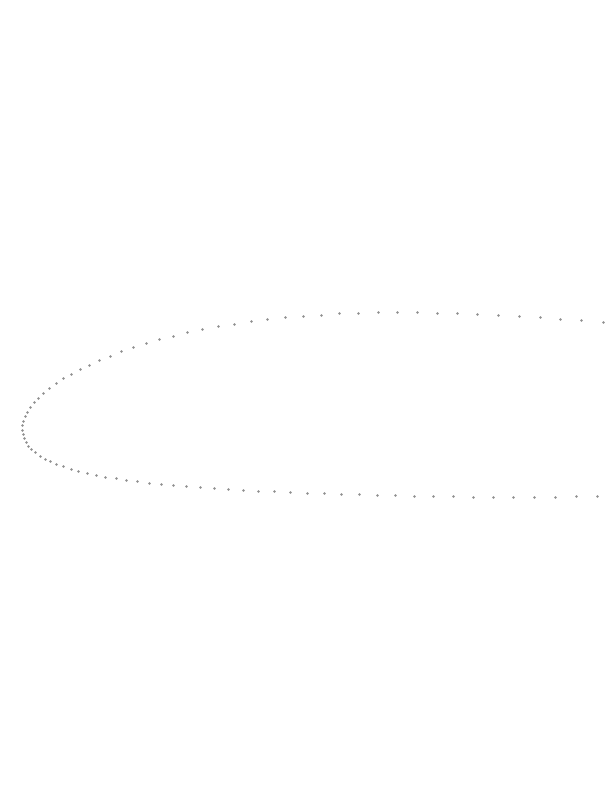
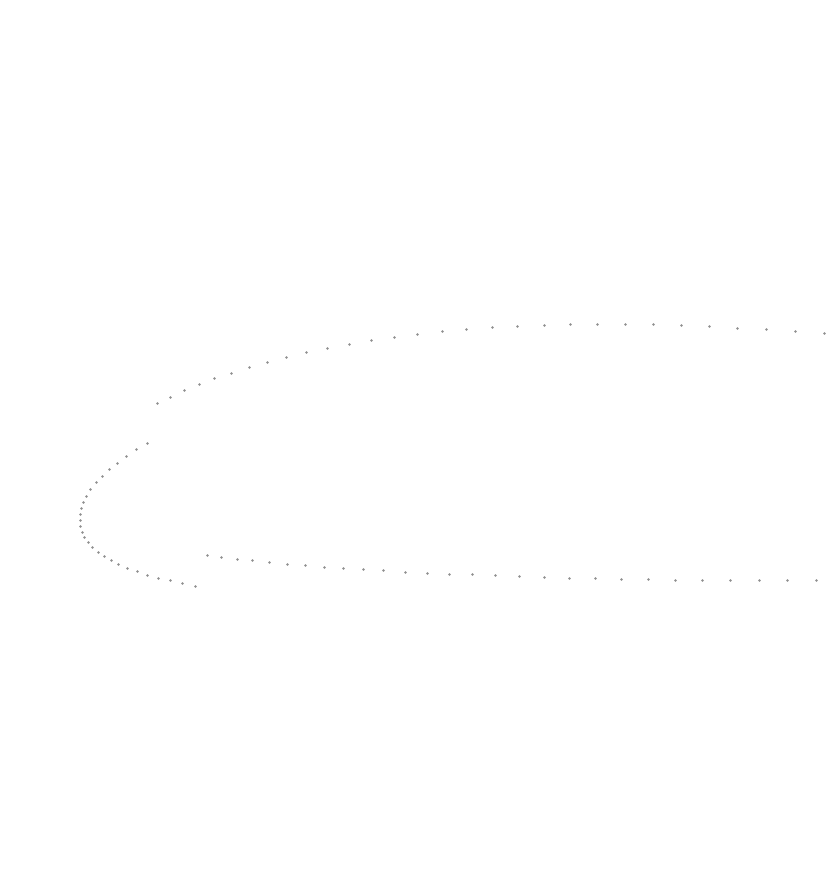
part: (38, 399) -> (102, 478), moved

